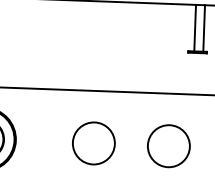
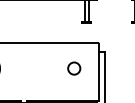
circle: (93, 143) -> (37, 68), removed
circle: (169, 145) -> (74, 68), size x0.6

